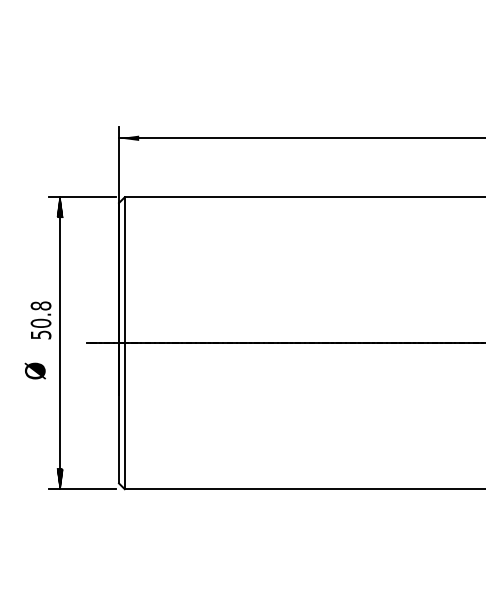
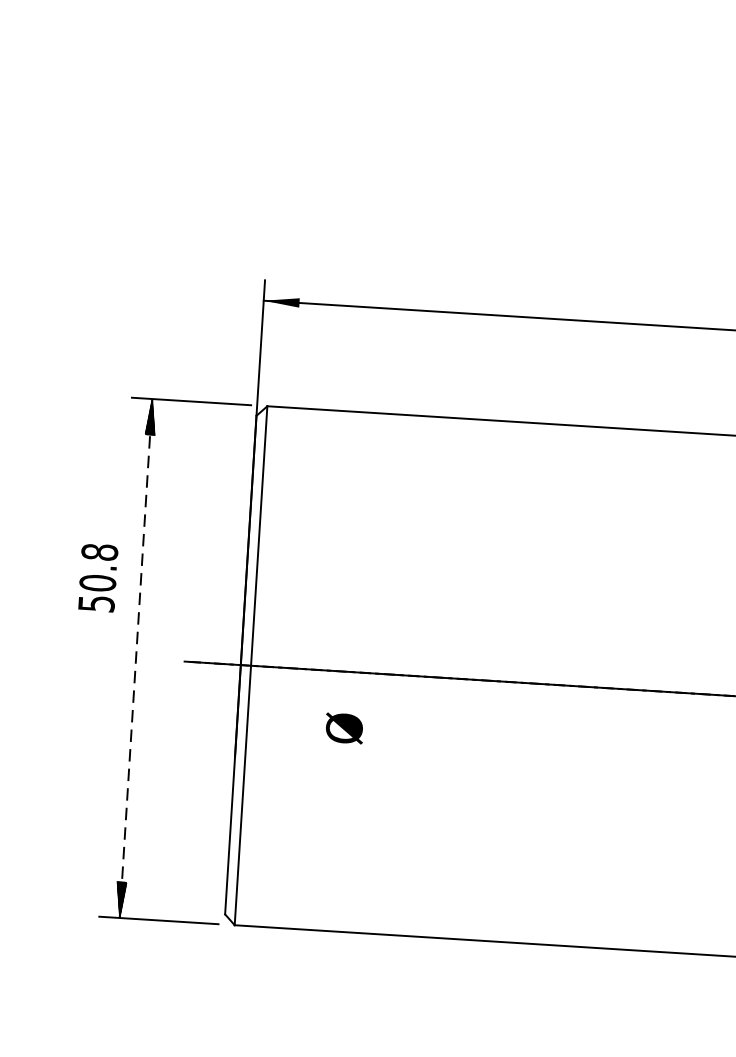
text: (40, 320) -> (97, 577), moved
line: (60, 343) -> (136, 659), solid -> dashed
text: (34, 370) -> (343, 727), moved

